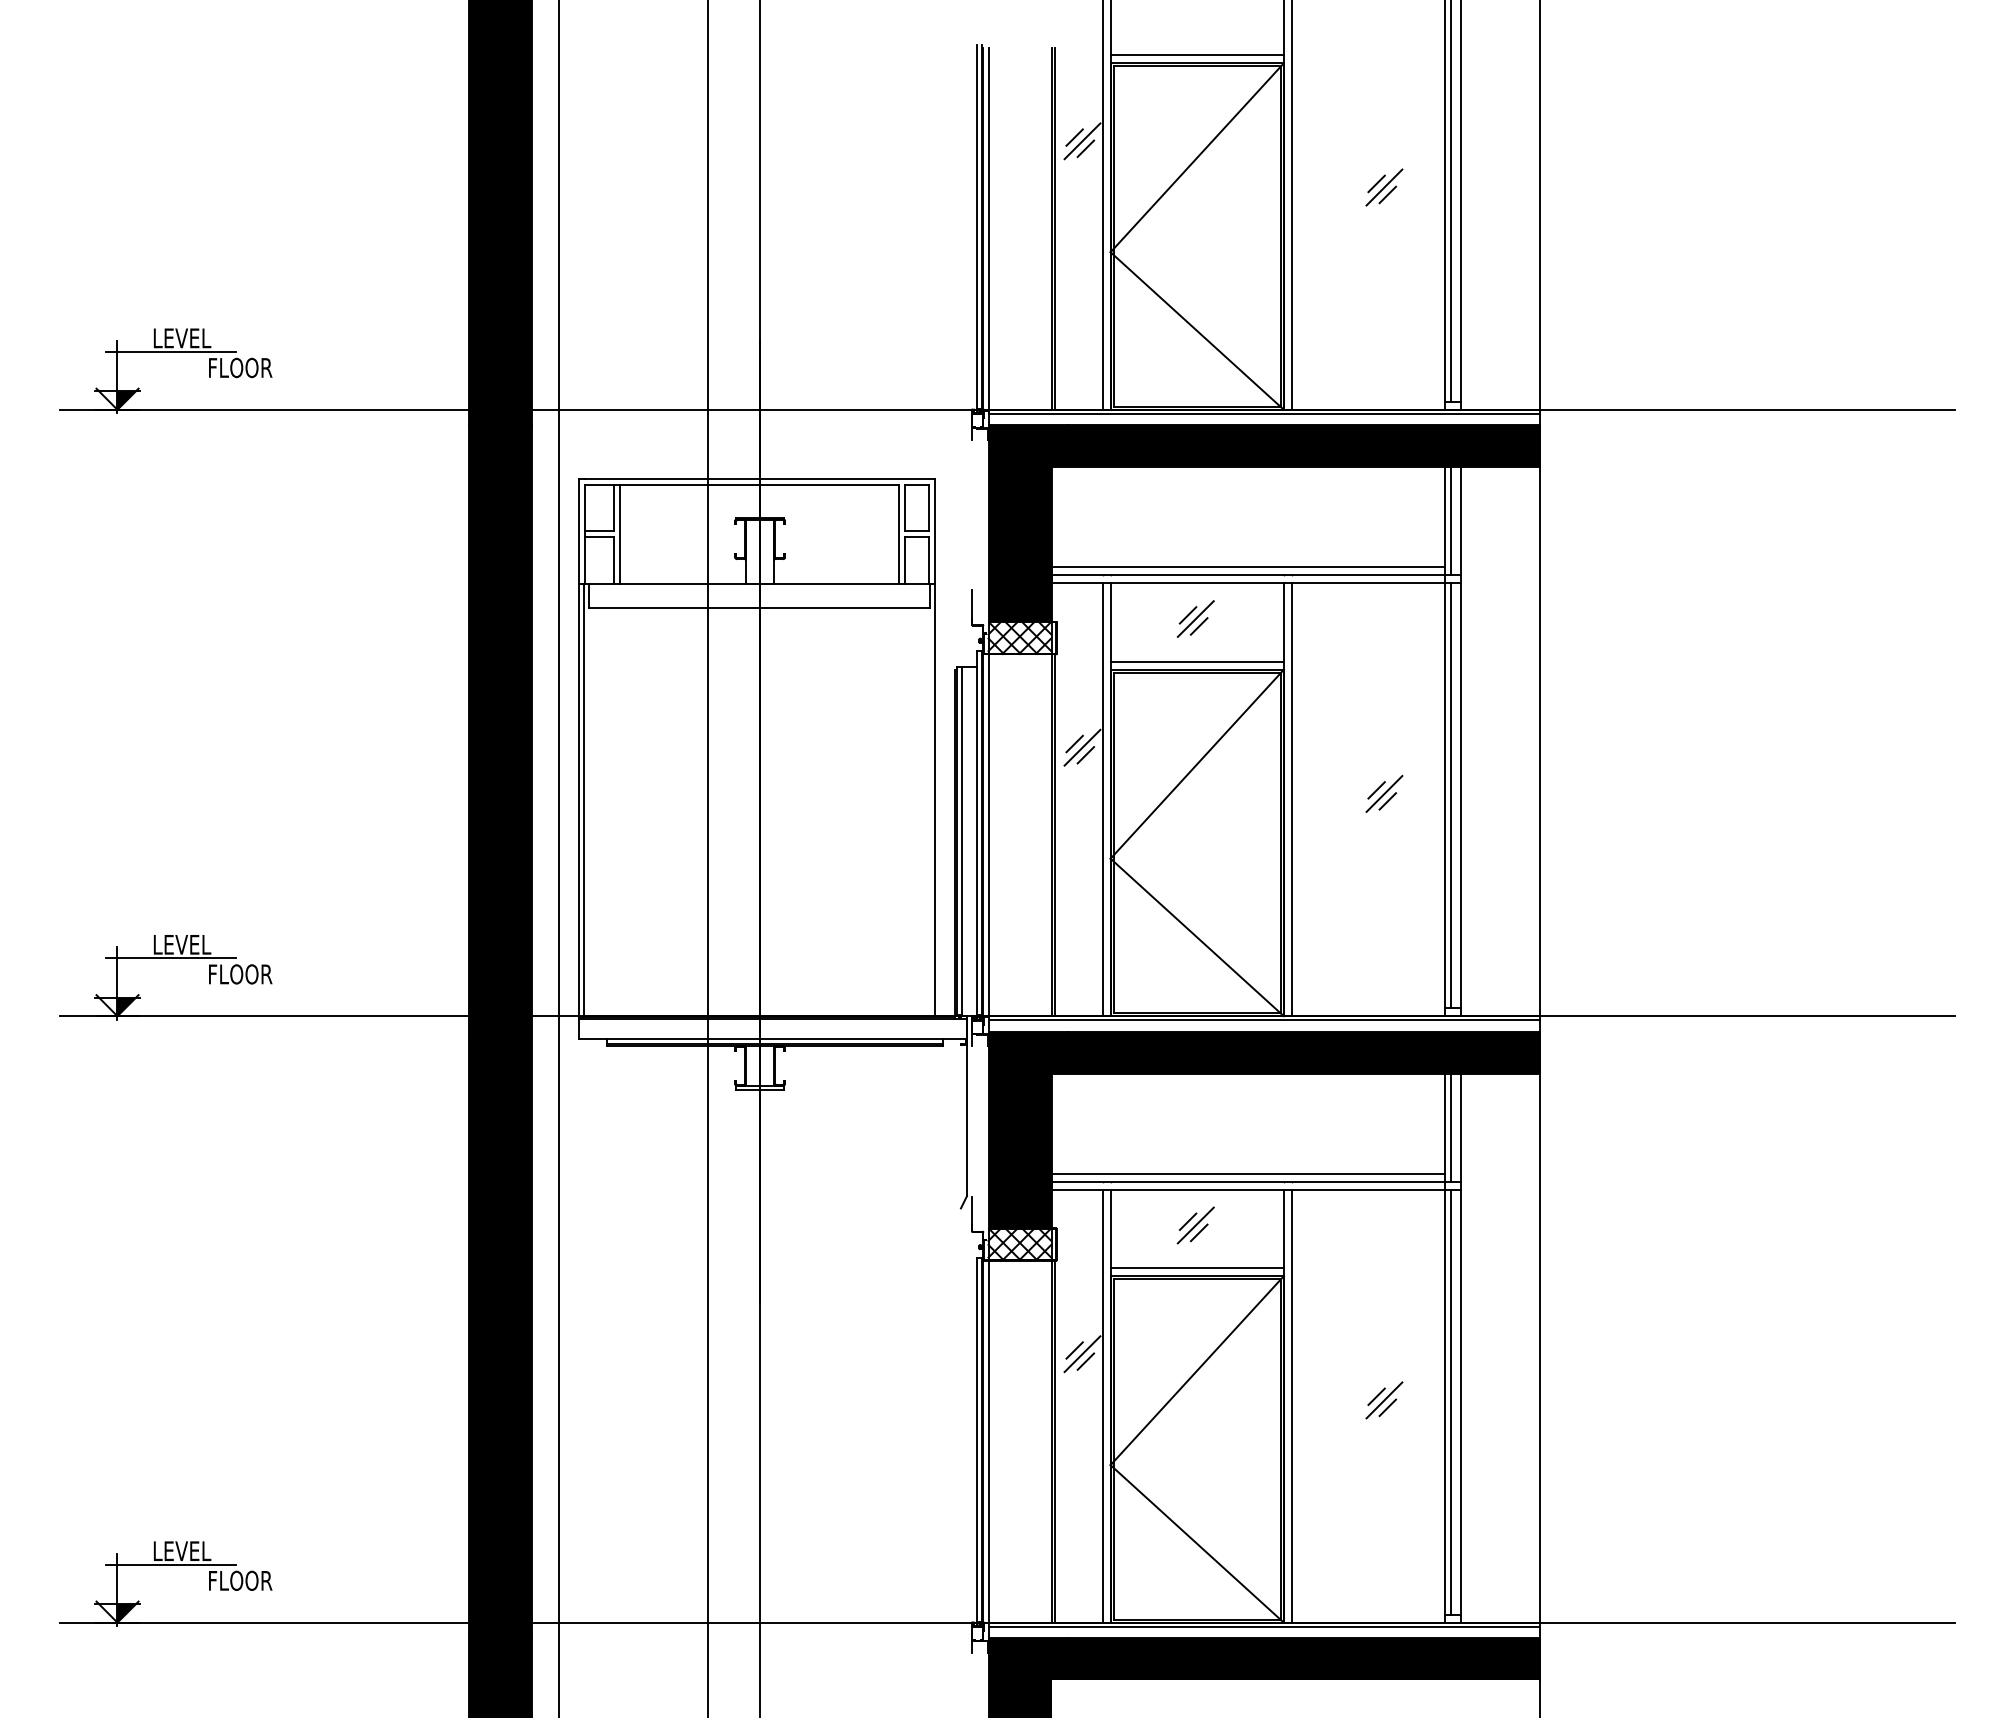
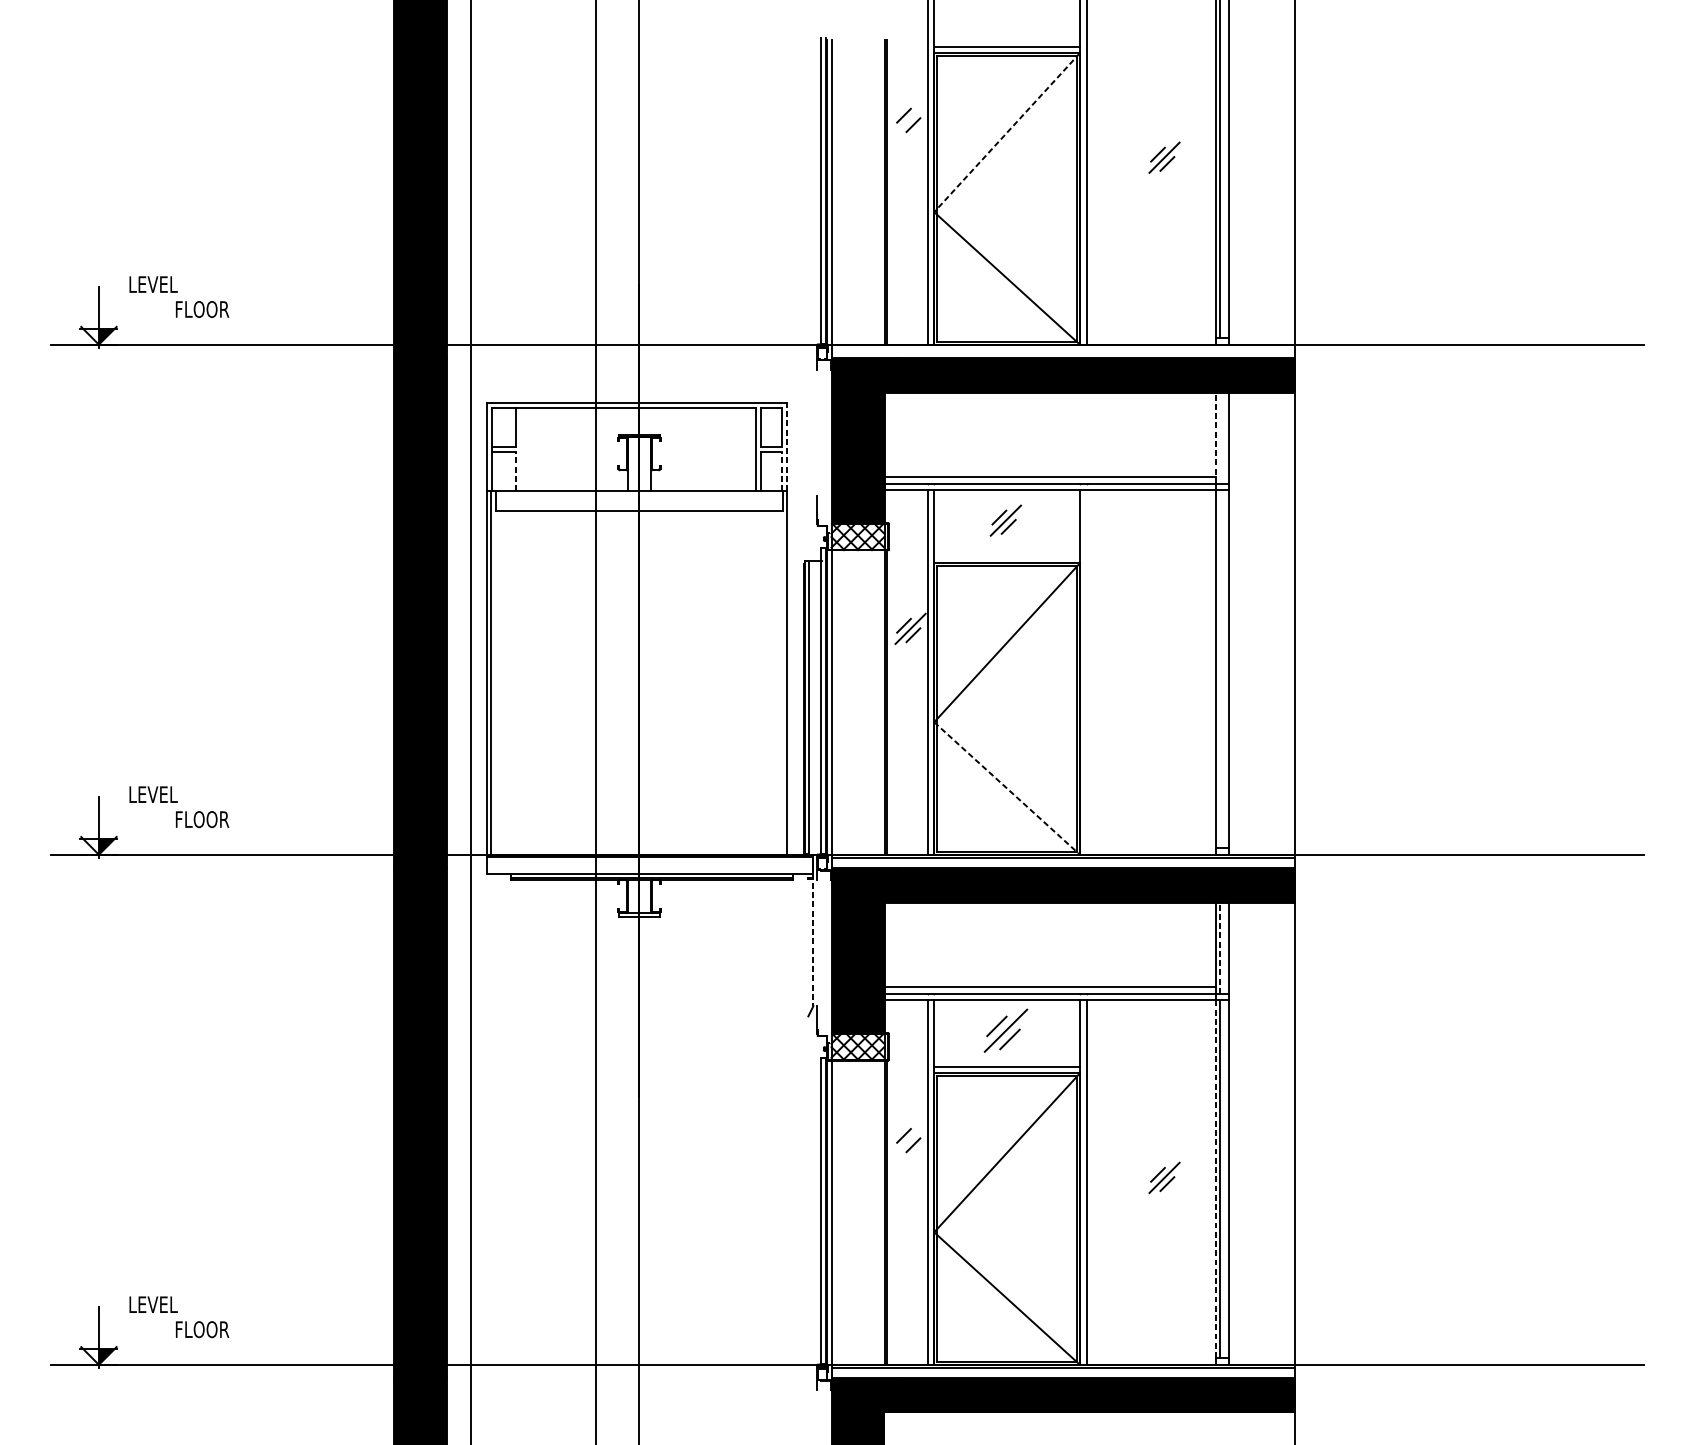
line: (1082, 141) -> (910, 119), removed
line: (1196, 158) -> (1006, 133), solid -> dashed
line: (170, 351) -> (143, 295), removed
line: (1263, 413) -> (1062, 347), removed
line: (1445, 520) -> (1215, 437), solid -> dashed
line: (1450, 521) -> (1220, 438), removed
line: (935, 531) -> (786, 447), solid -> dashed
line: (620, 533) -> (521, 448), removed
line: (613, 560) -> (516, 471), solid -> dashed
line: (929, 560) -> (781, 471), solid -> dashed
line: (1196, 661) -> (1006, 556), removed
part: (1384, 793) -> (1164, 667), removed
line: (1450, 795) -> (1220, 669), removed
line: (1291, 799) -> (1086, 672), removed
line: (1197, 937) -> (1007, 788), solid -> dashed
line: (170, 958) -> (143, 806), removed
line: (966, 1106) -> (813, 930), solid -> dashed
line: (1450, 1127) -> (1220, 948), solid -> dashed
part: (1195, 1225) -> (1005, 1030), size x1.4
line: (1082, 1354) -> (910, 1139), removed
line: (1445, 1402) -> (1215, 1179), solid -> dashed
line: (170, 1564) -> (143, 1315), removed

